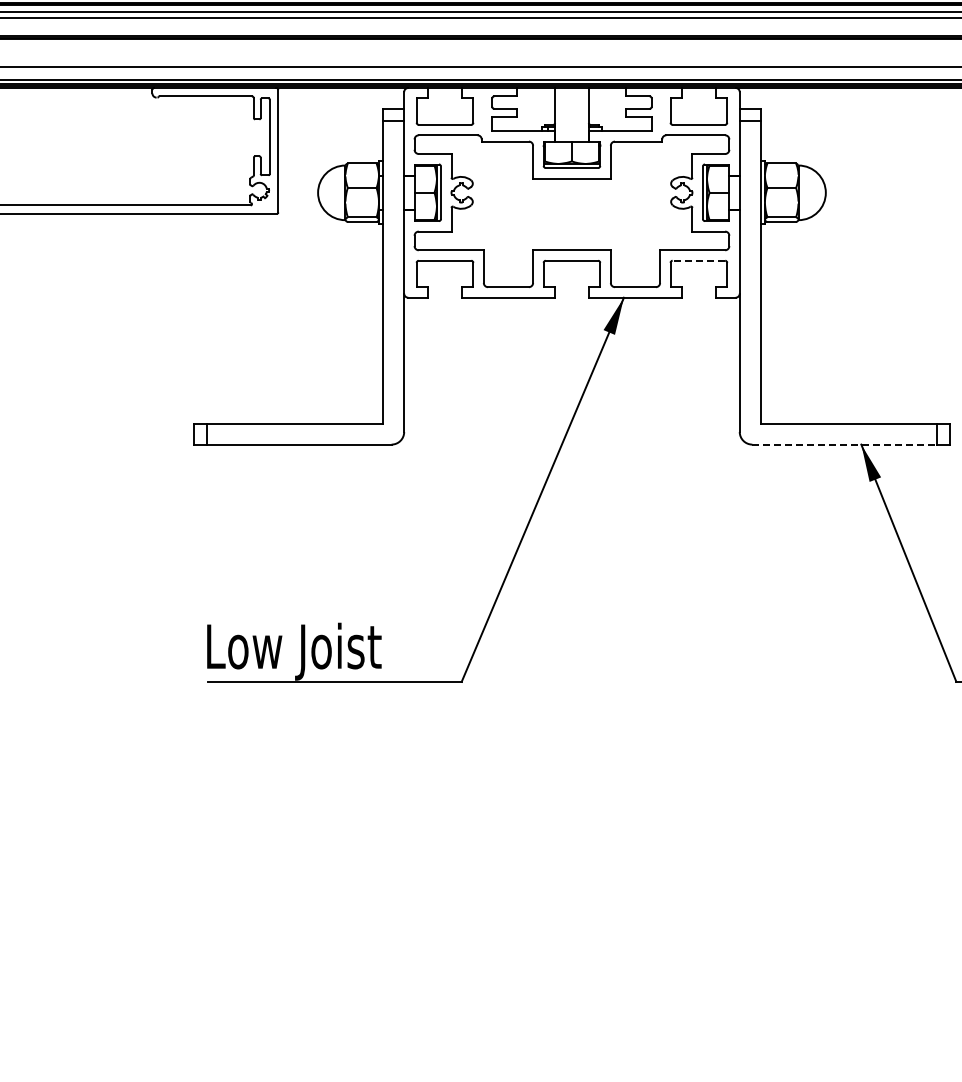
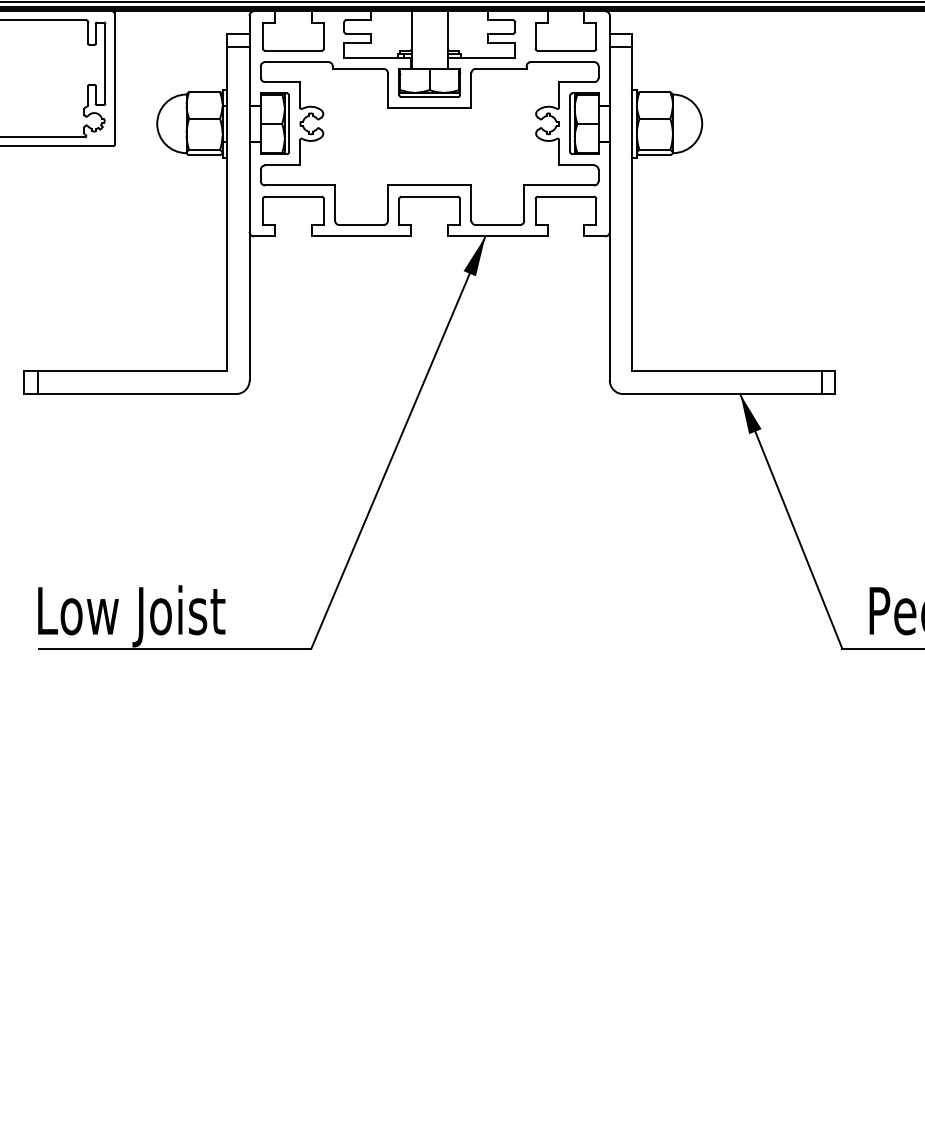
line: (698, 260) -> (565, 196), dashed -> solid
line: (845, 444) -> (723, 393), dashed -> solid

